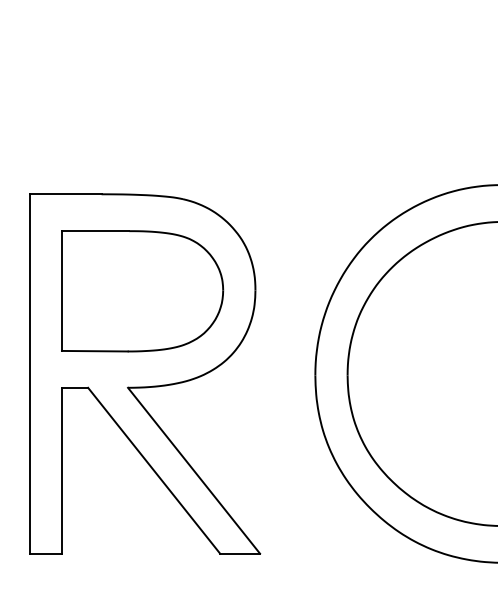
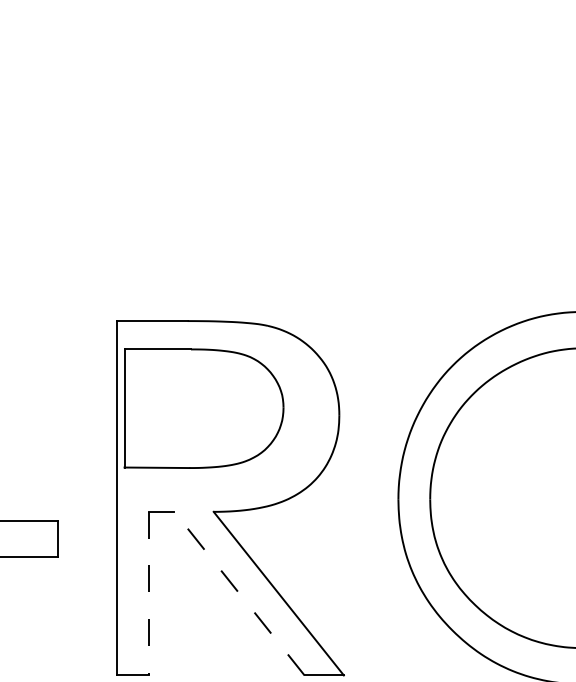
part: (142, 291) -> (203, 408), moved
line: (61, 470) -> (148, 593), solid -> dashed
line: (154, 470) -> (239, 593), solid -> dashed

